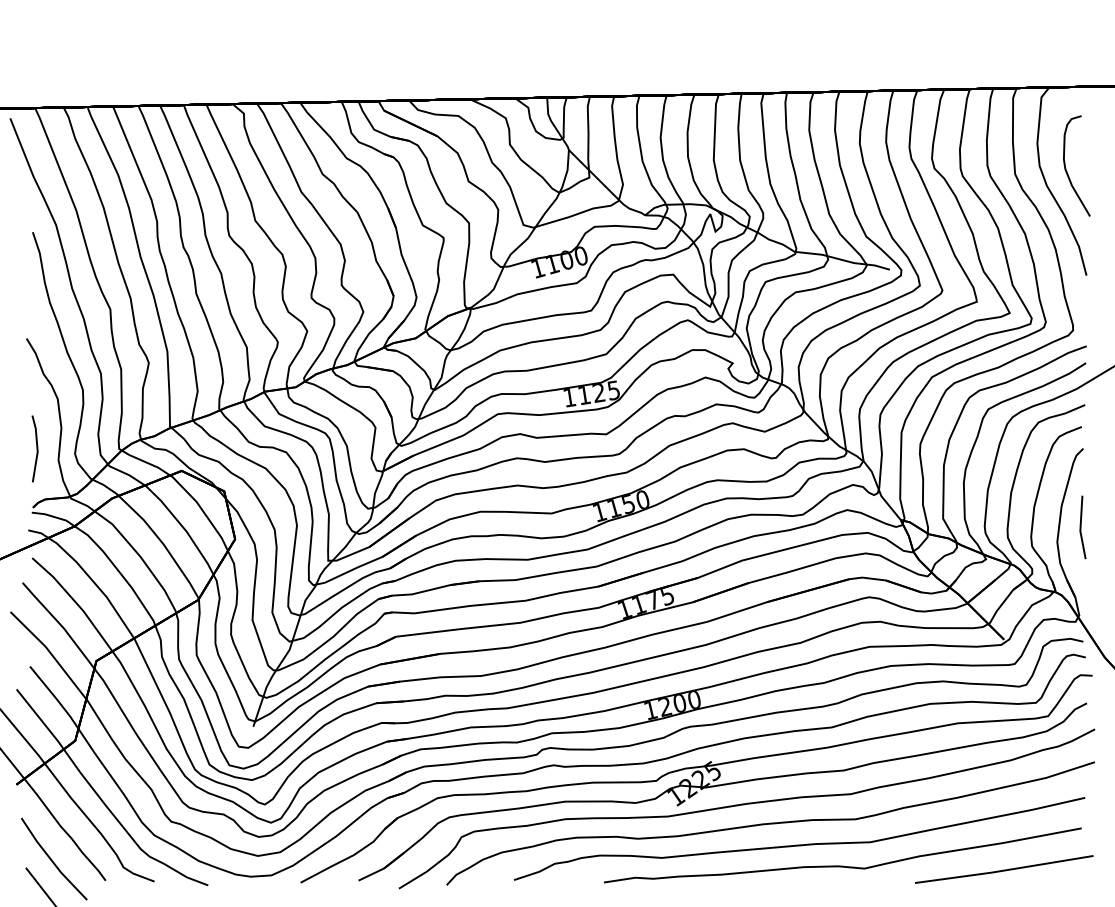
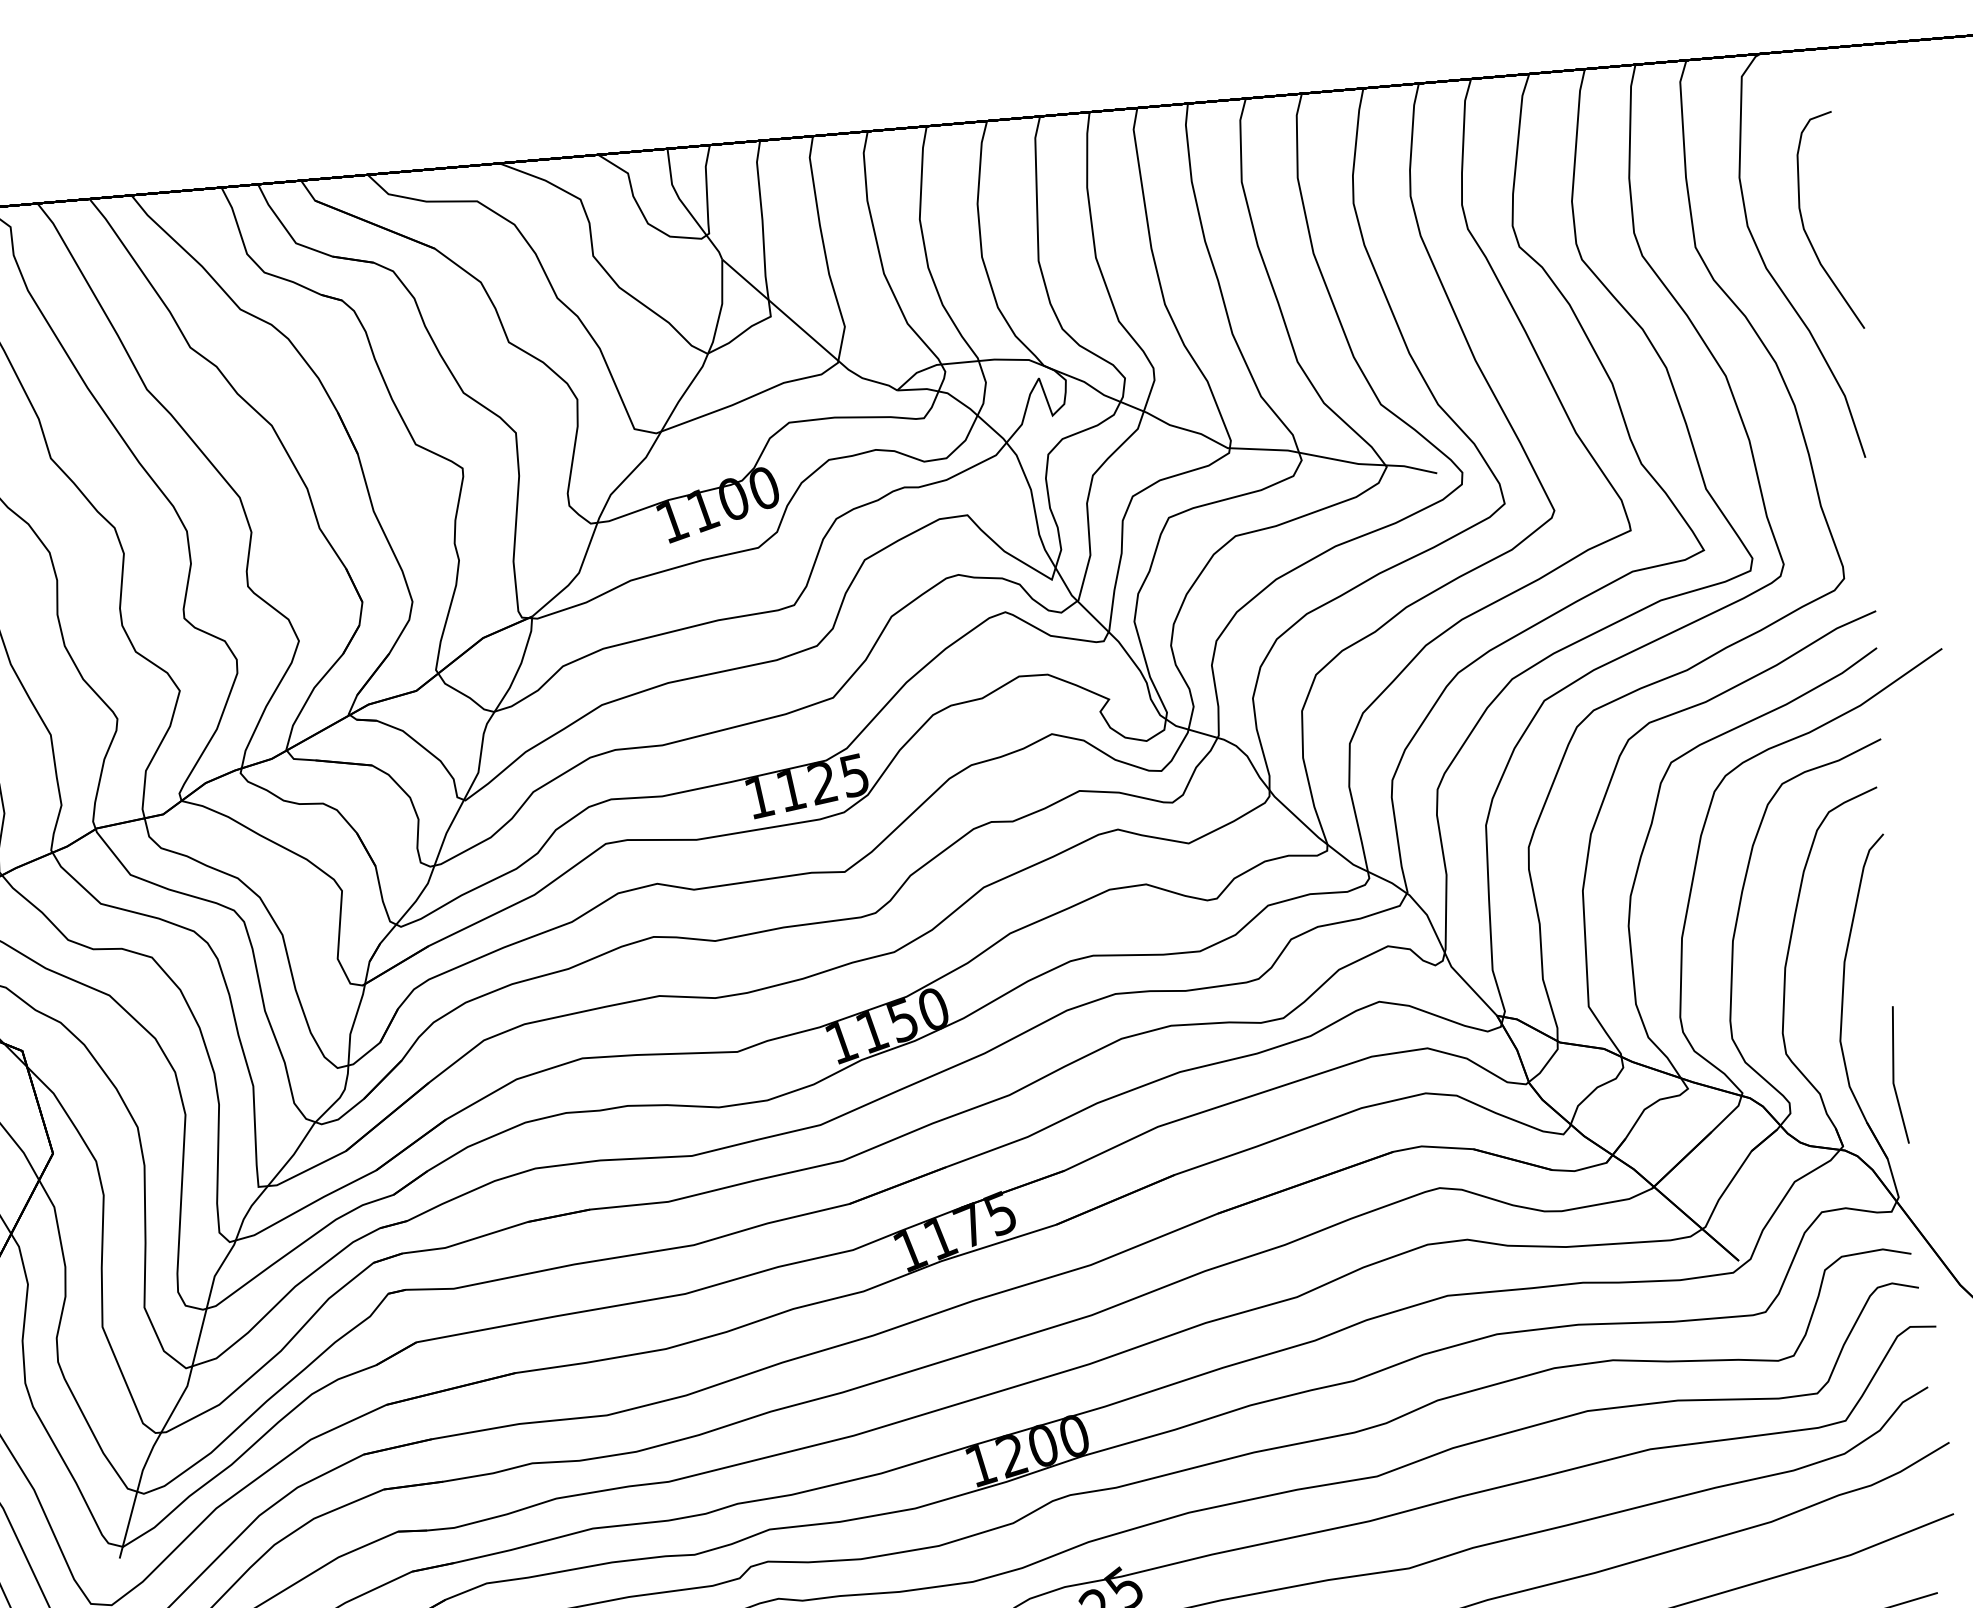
part: (1082, 527) -> (1897, 1075), moved

